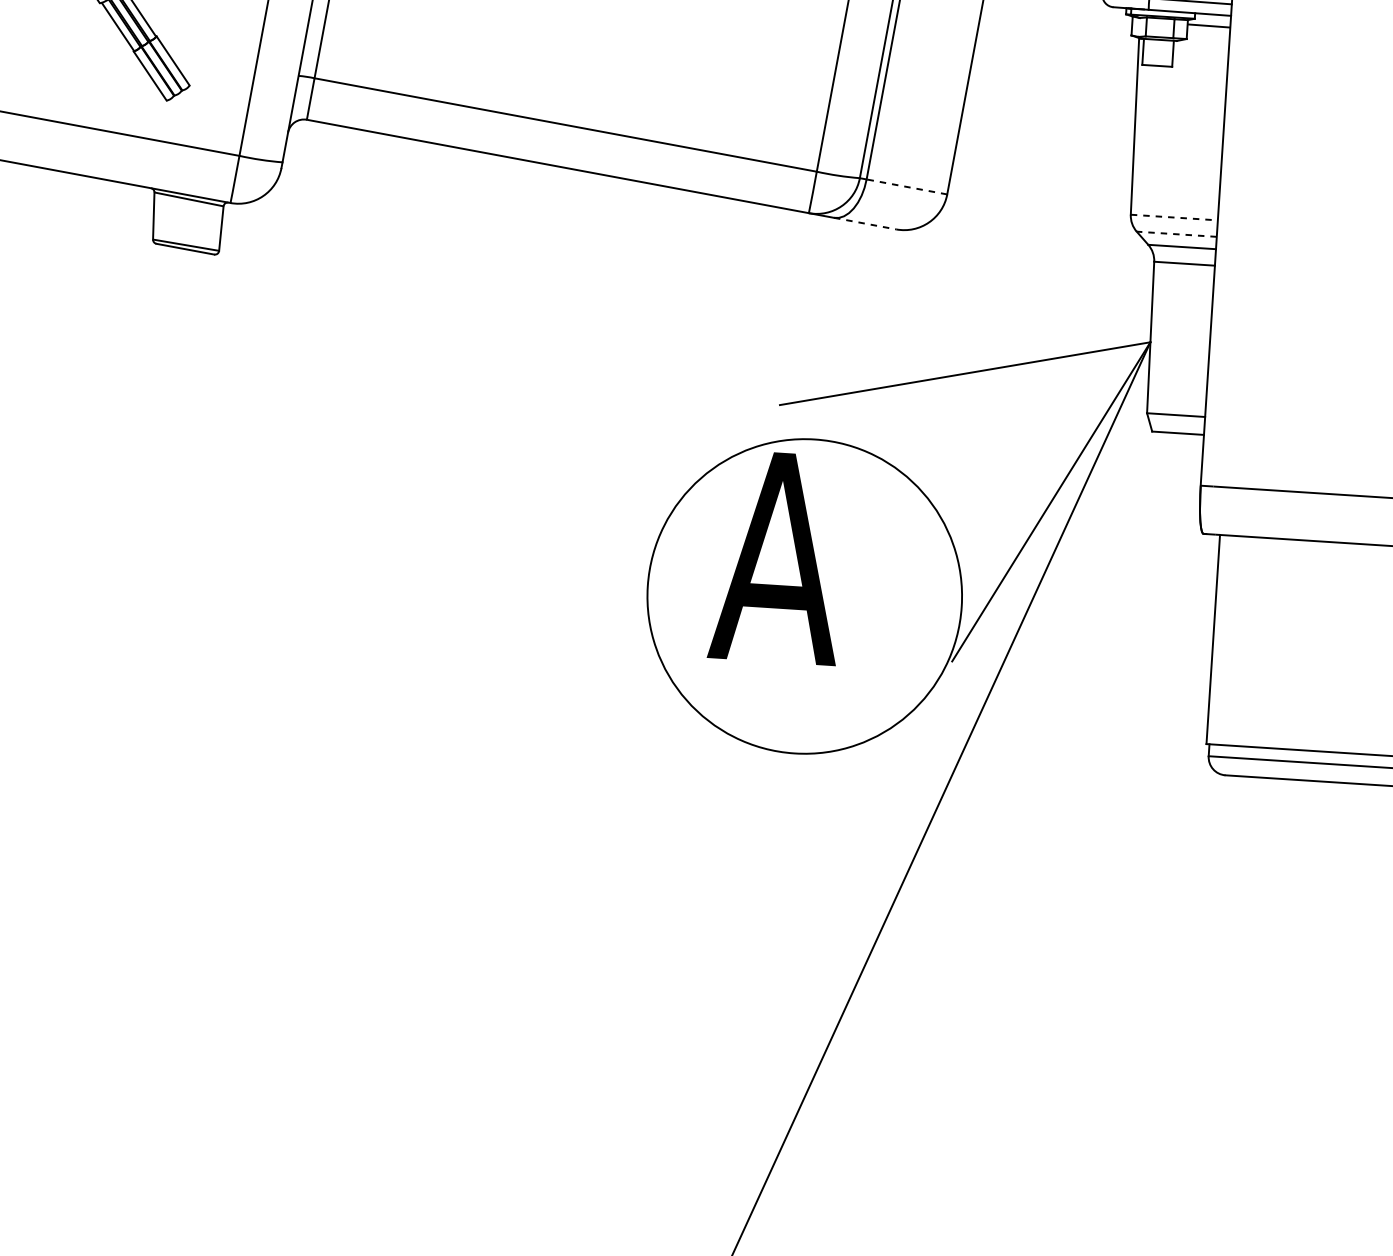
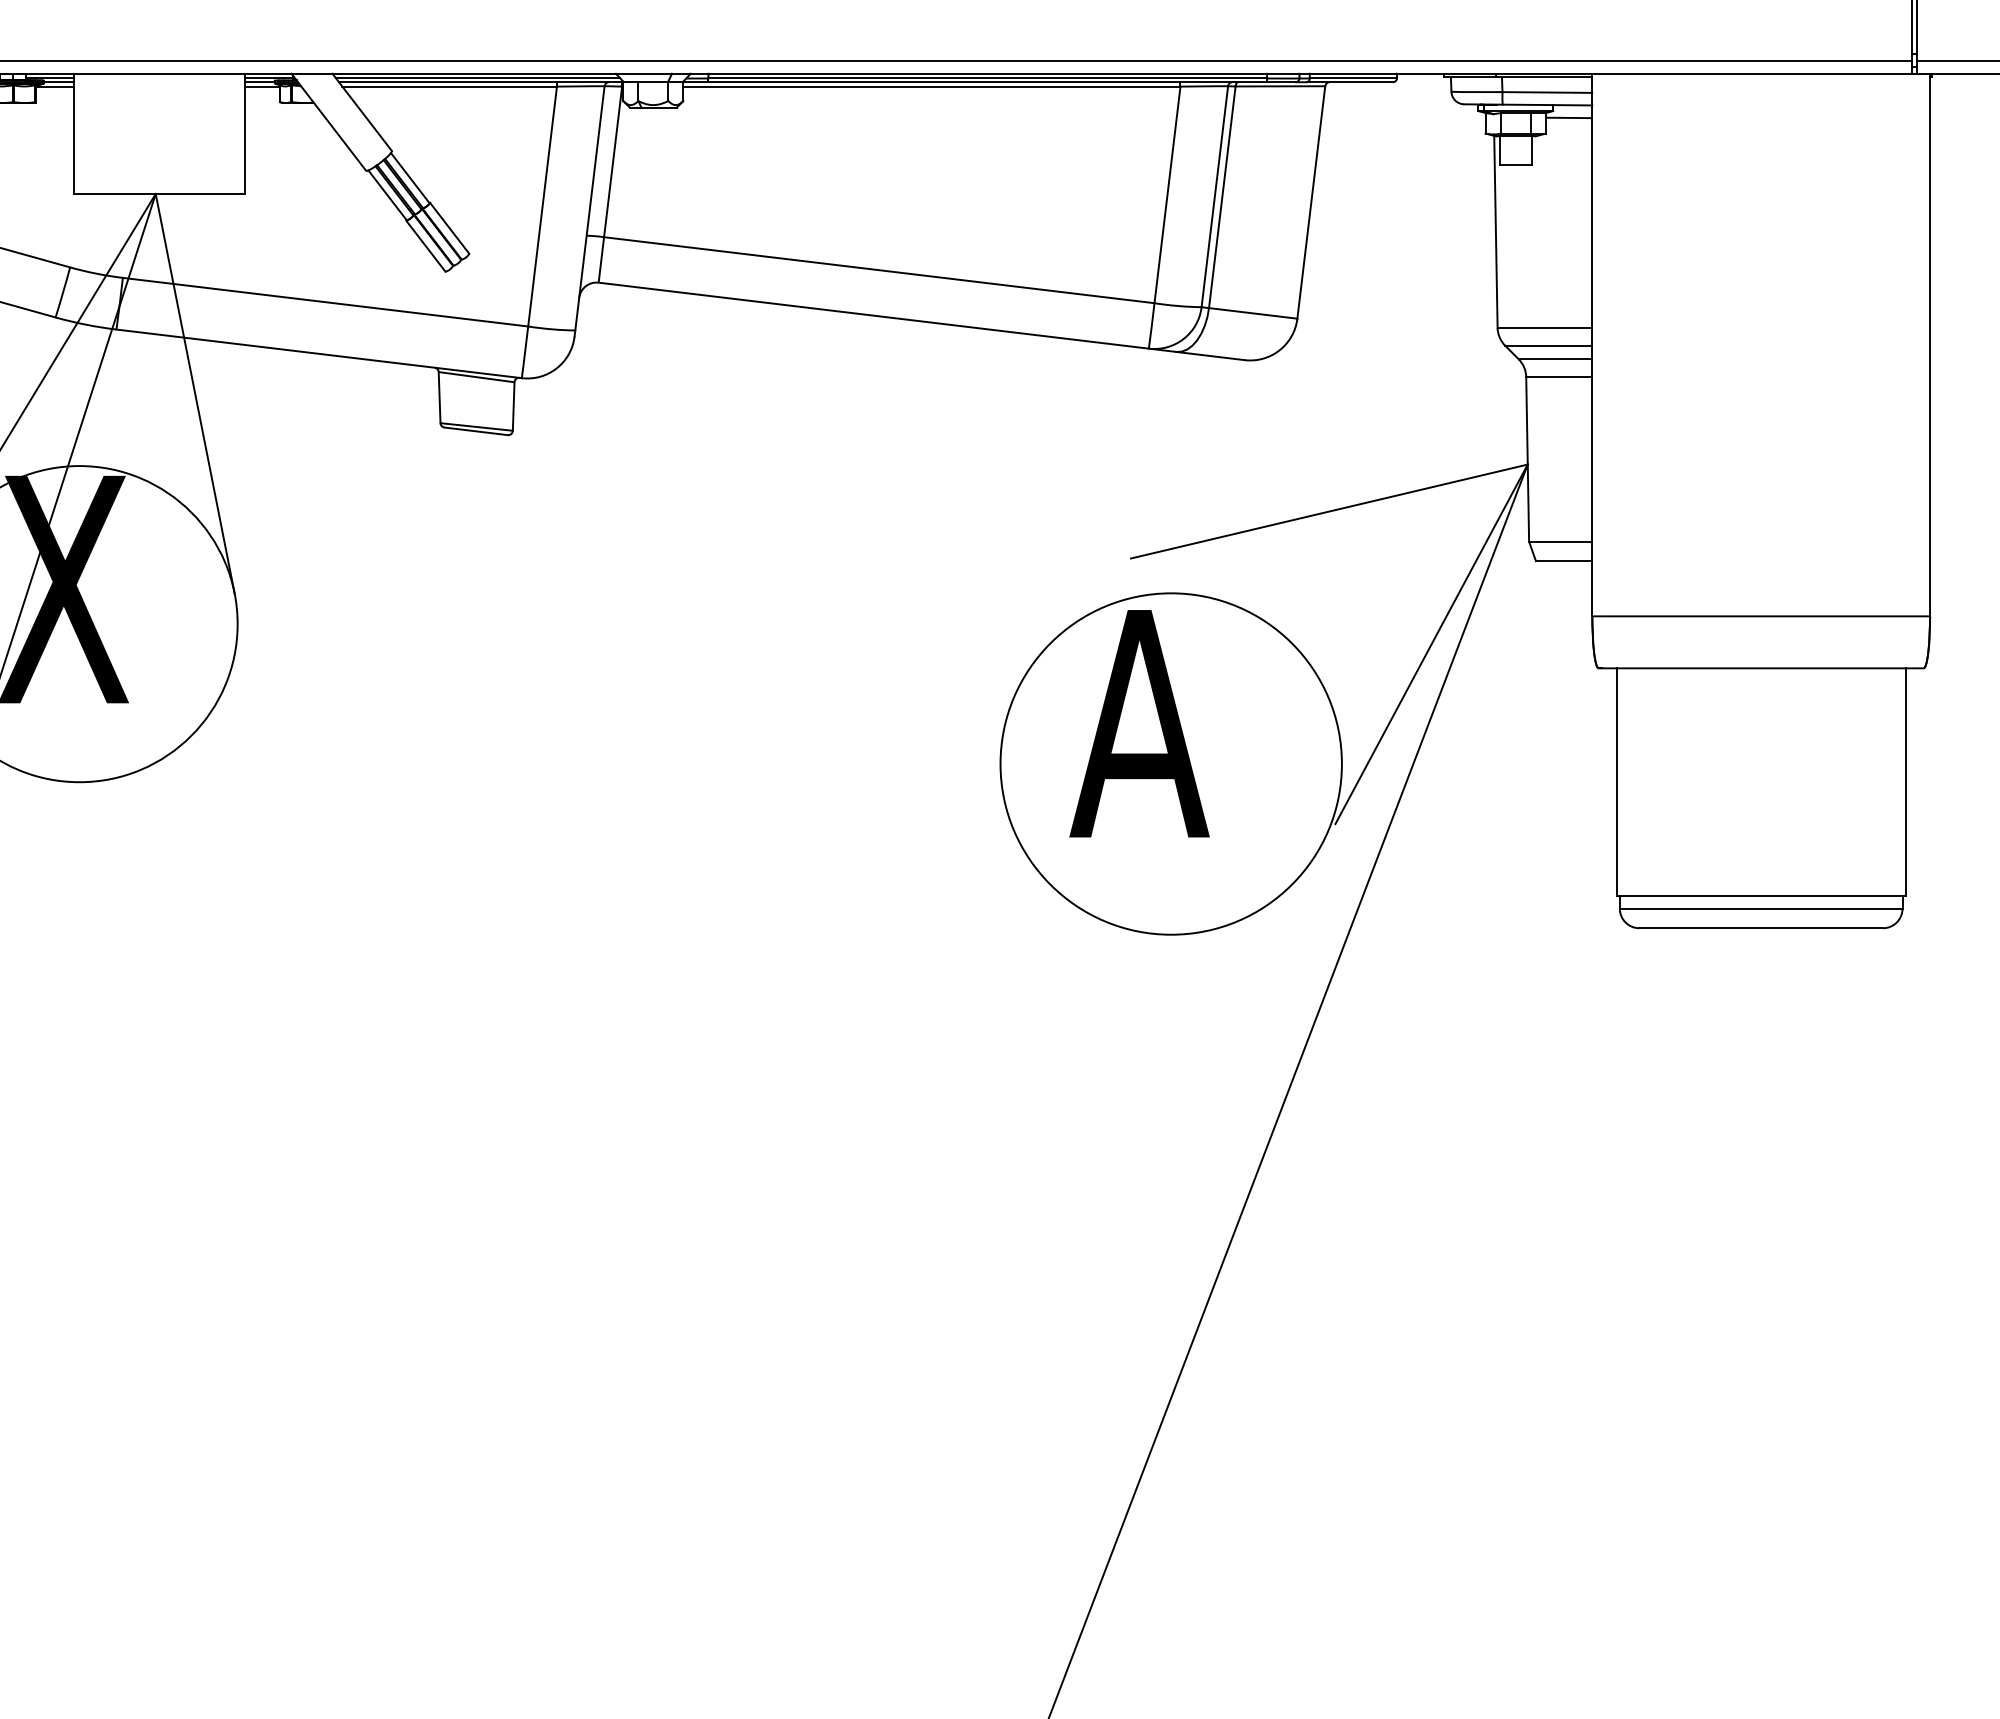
line: (906, 187) -> (1252, 313), dashed -> solid
line: (1174, 217) -> (1545, 327), dashed -> solid
line: (865, 224) -> (1210, 356), dashed -> solid
line: (1176, 234) -> (1548, 345), dashed -> solid

